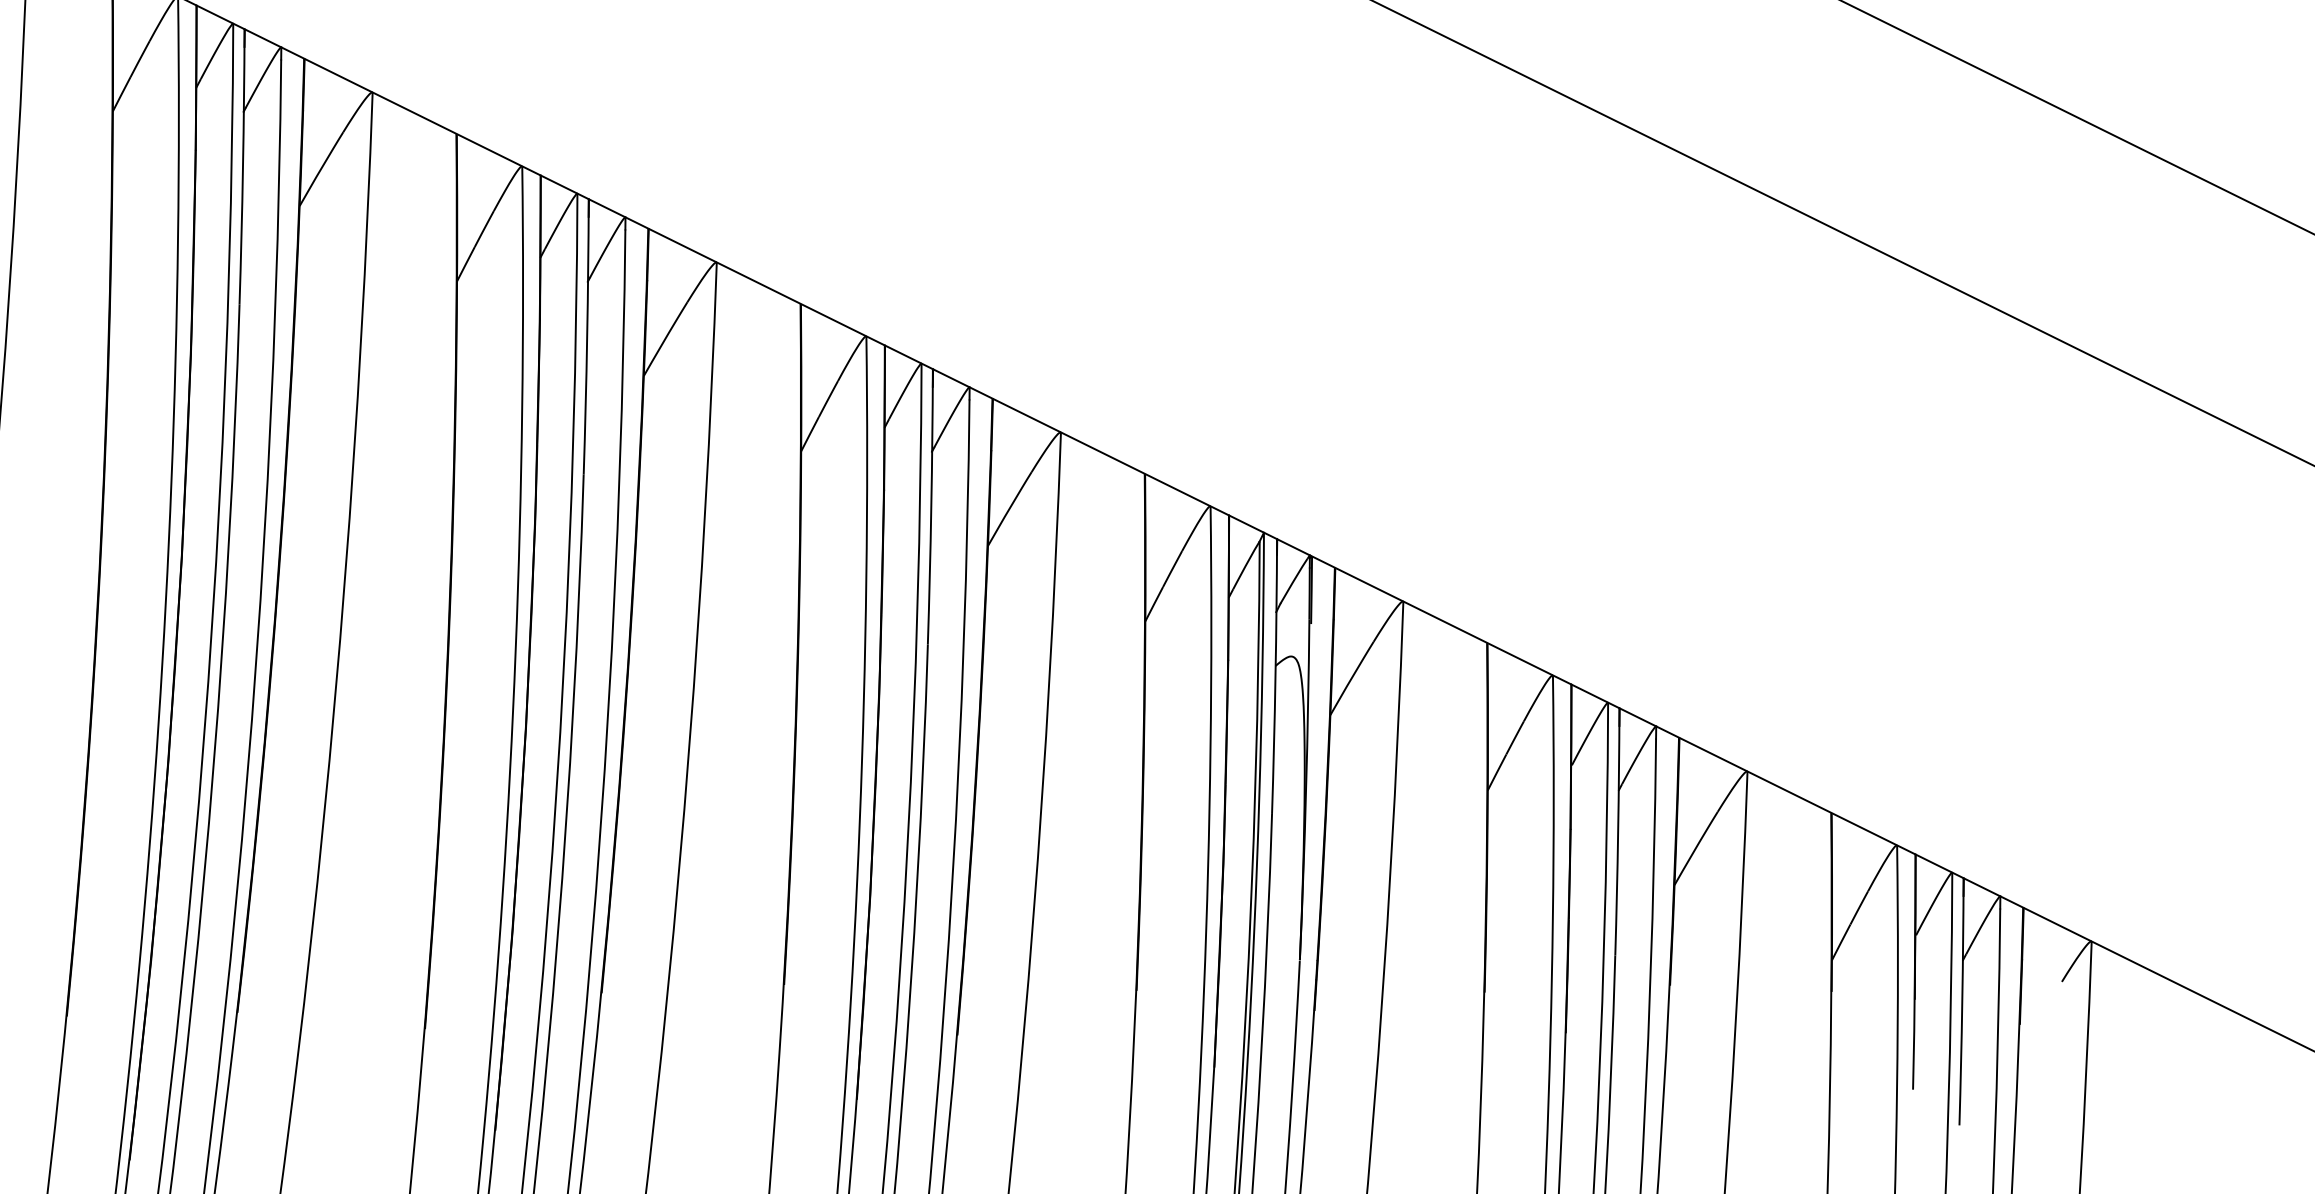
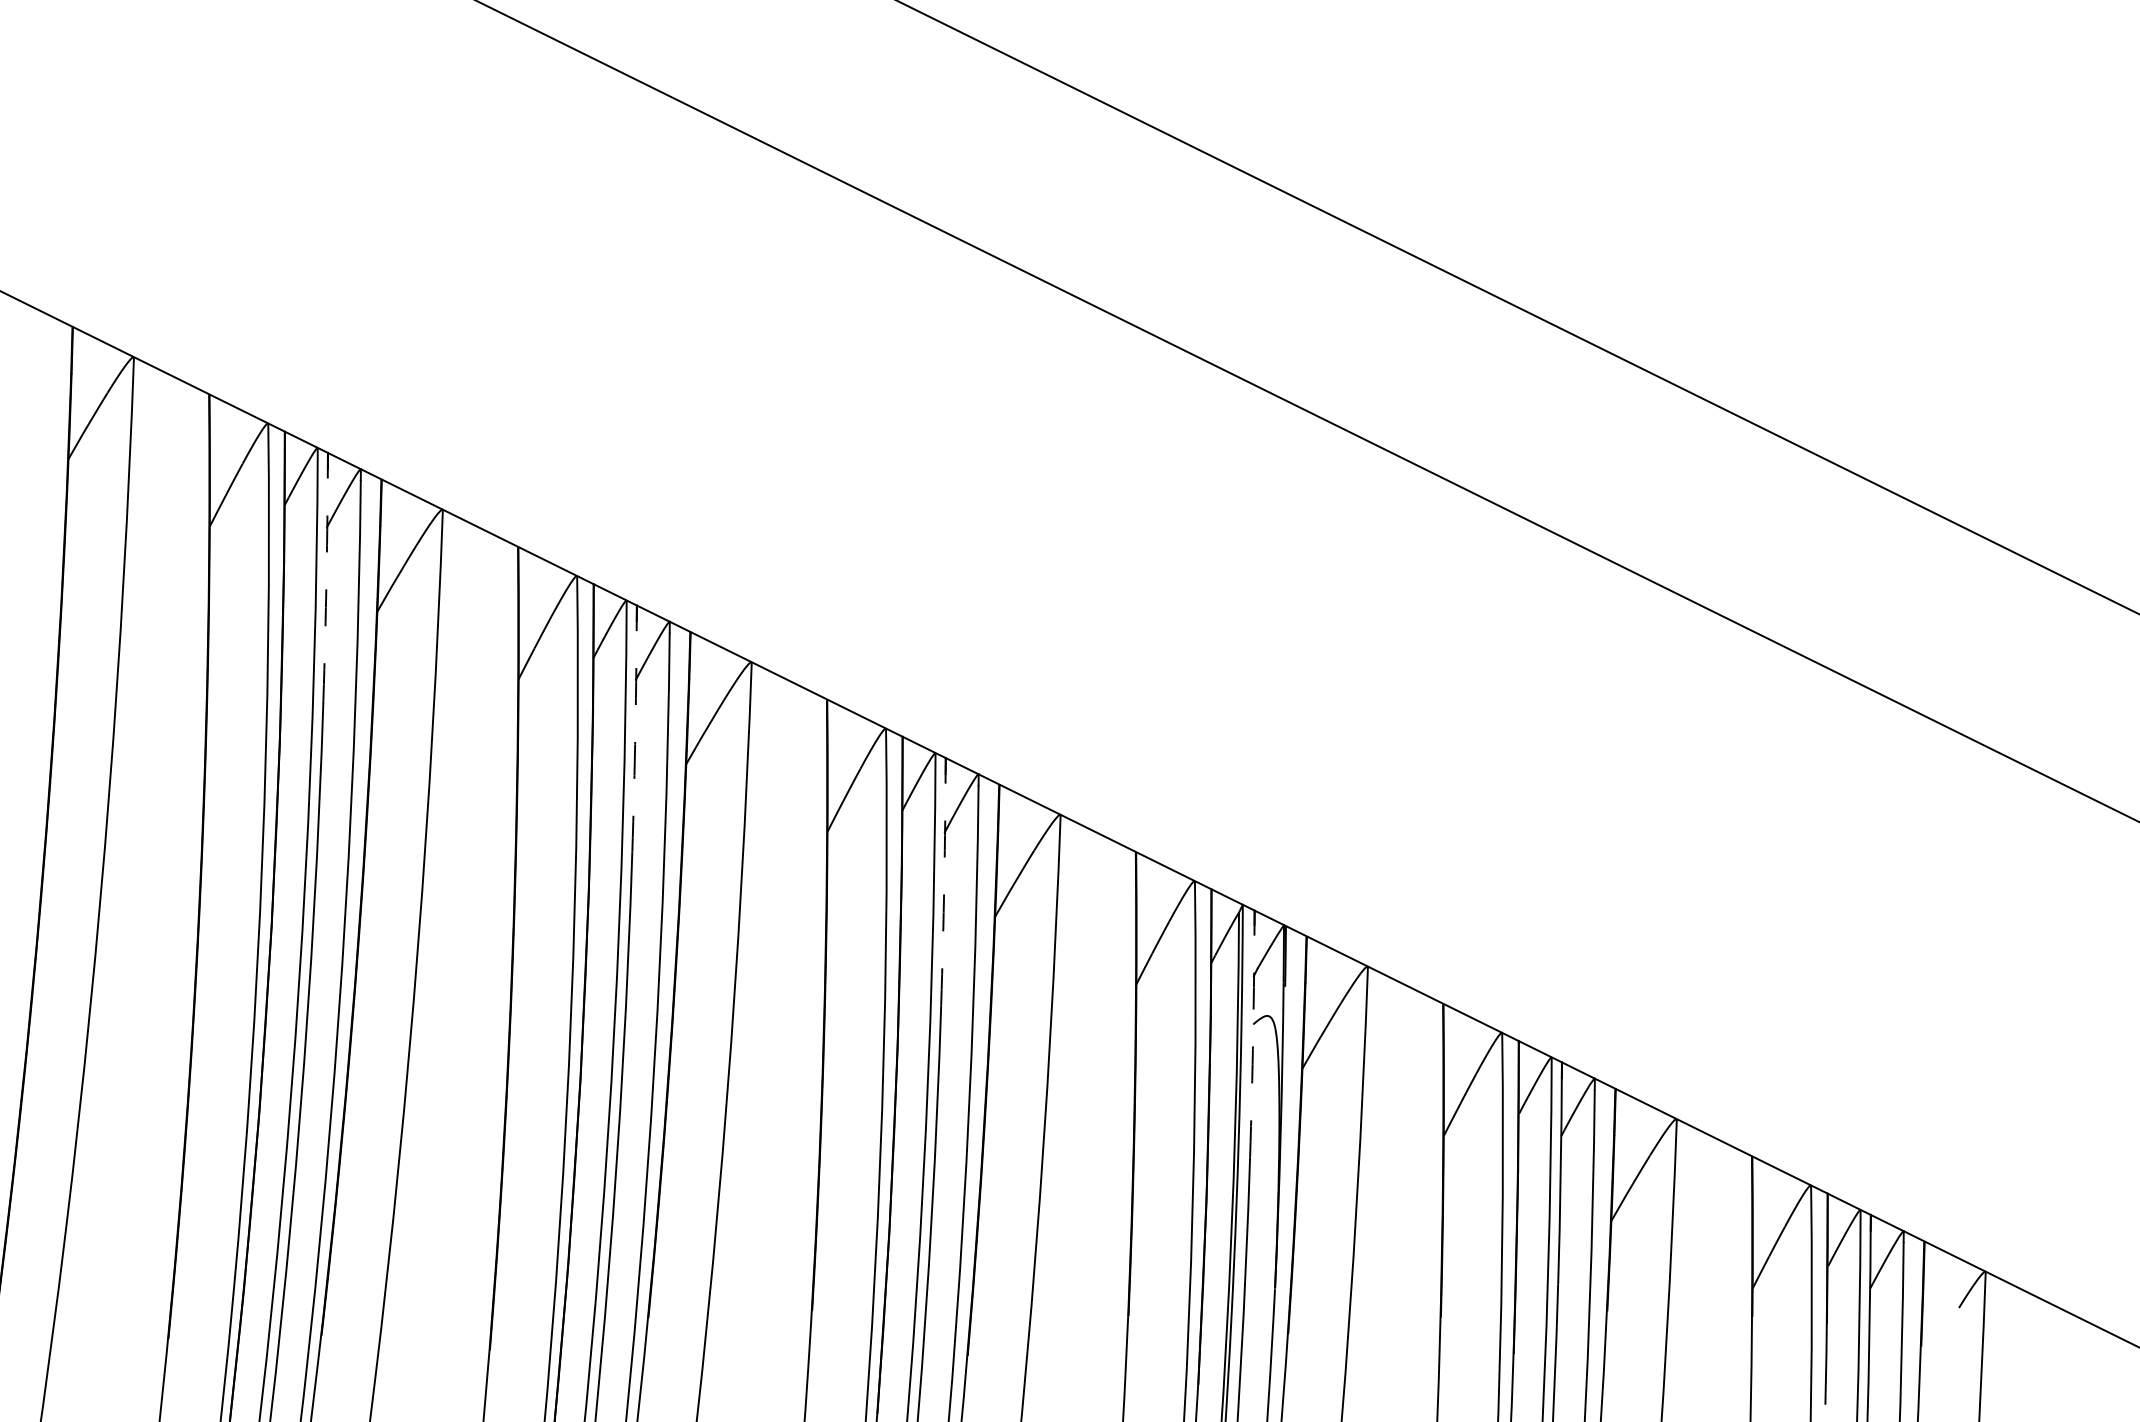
arc: (242, 166) -> (326, 576), solid -> dashed
arc: (587, 337) -> (635, 729), solid -> dashed
arc: (931, 506) -> (944, 881), solid -> dashed
arc: (1275, 676) -> (1253, 1033), solid -> dashed

